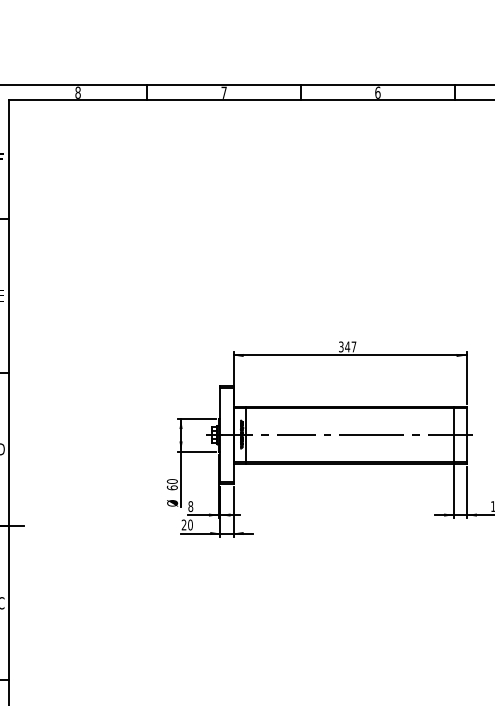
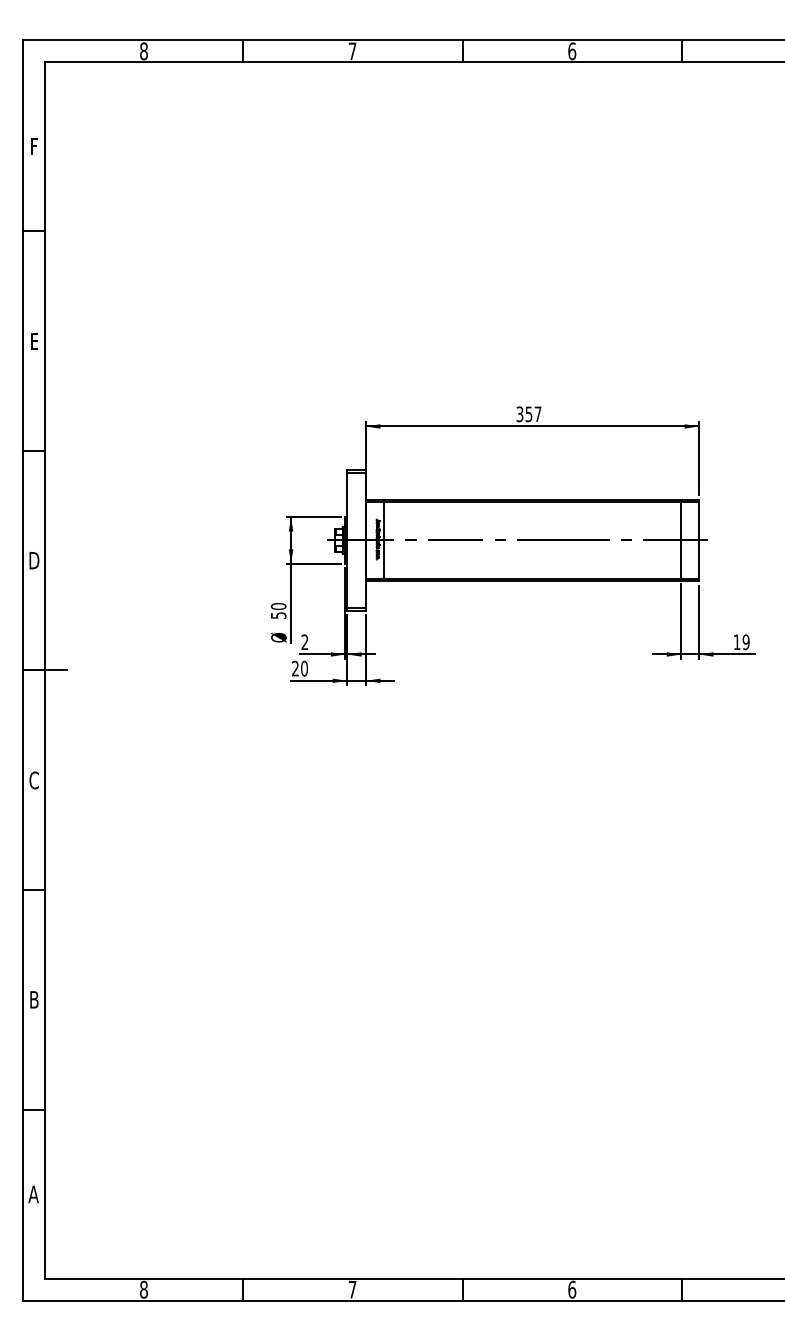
text: (347, 347) -> (528, 414), 347 -> 357
text: (172, 487) -> (278, 615), 60 -> 50
text: (190, 506) -> (304, 642), 8 -> 2

